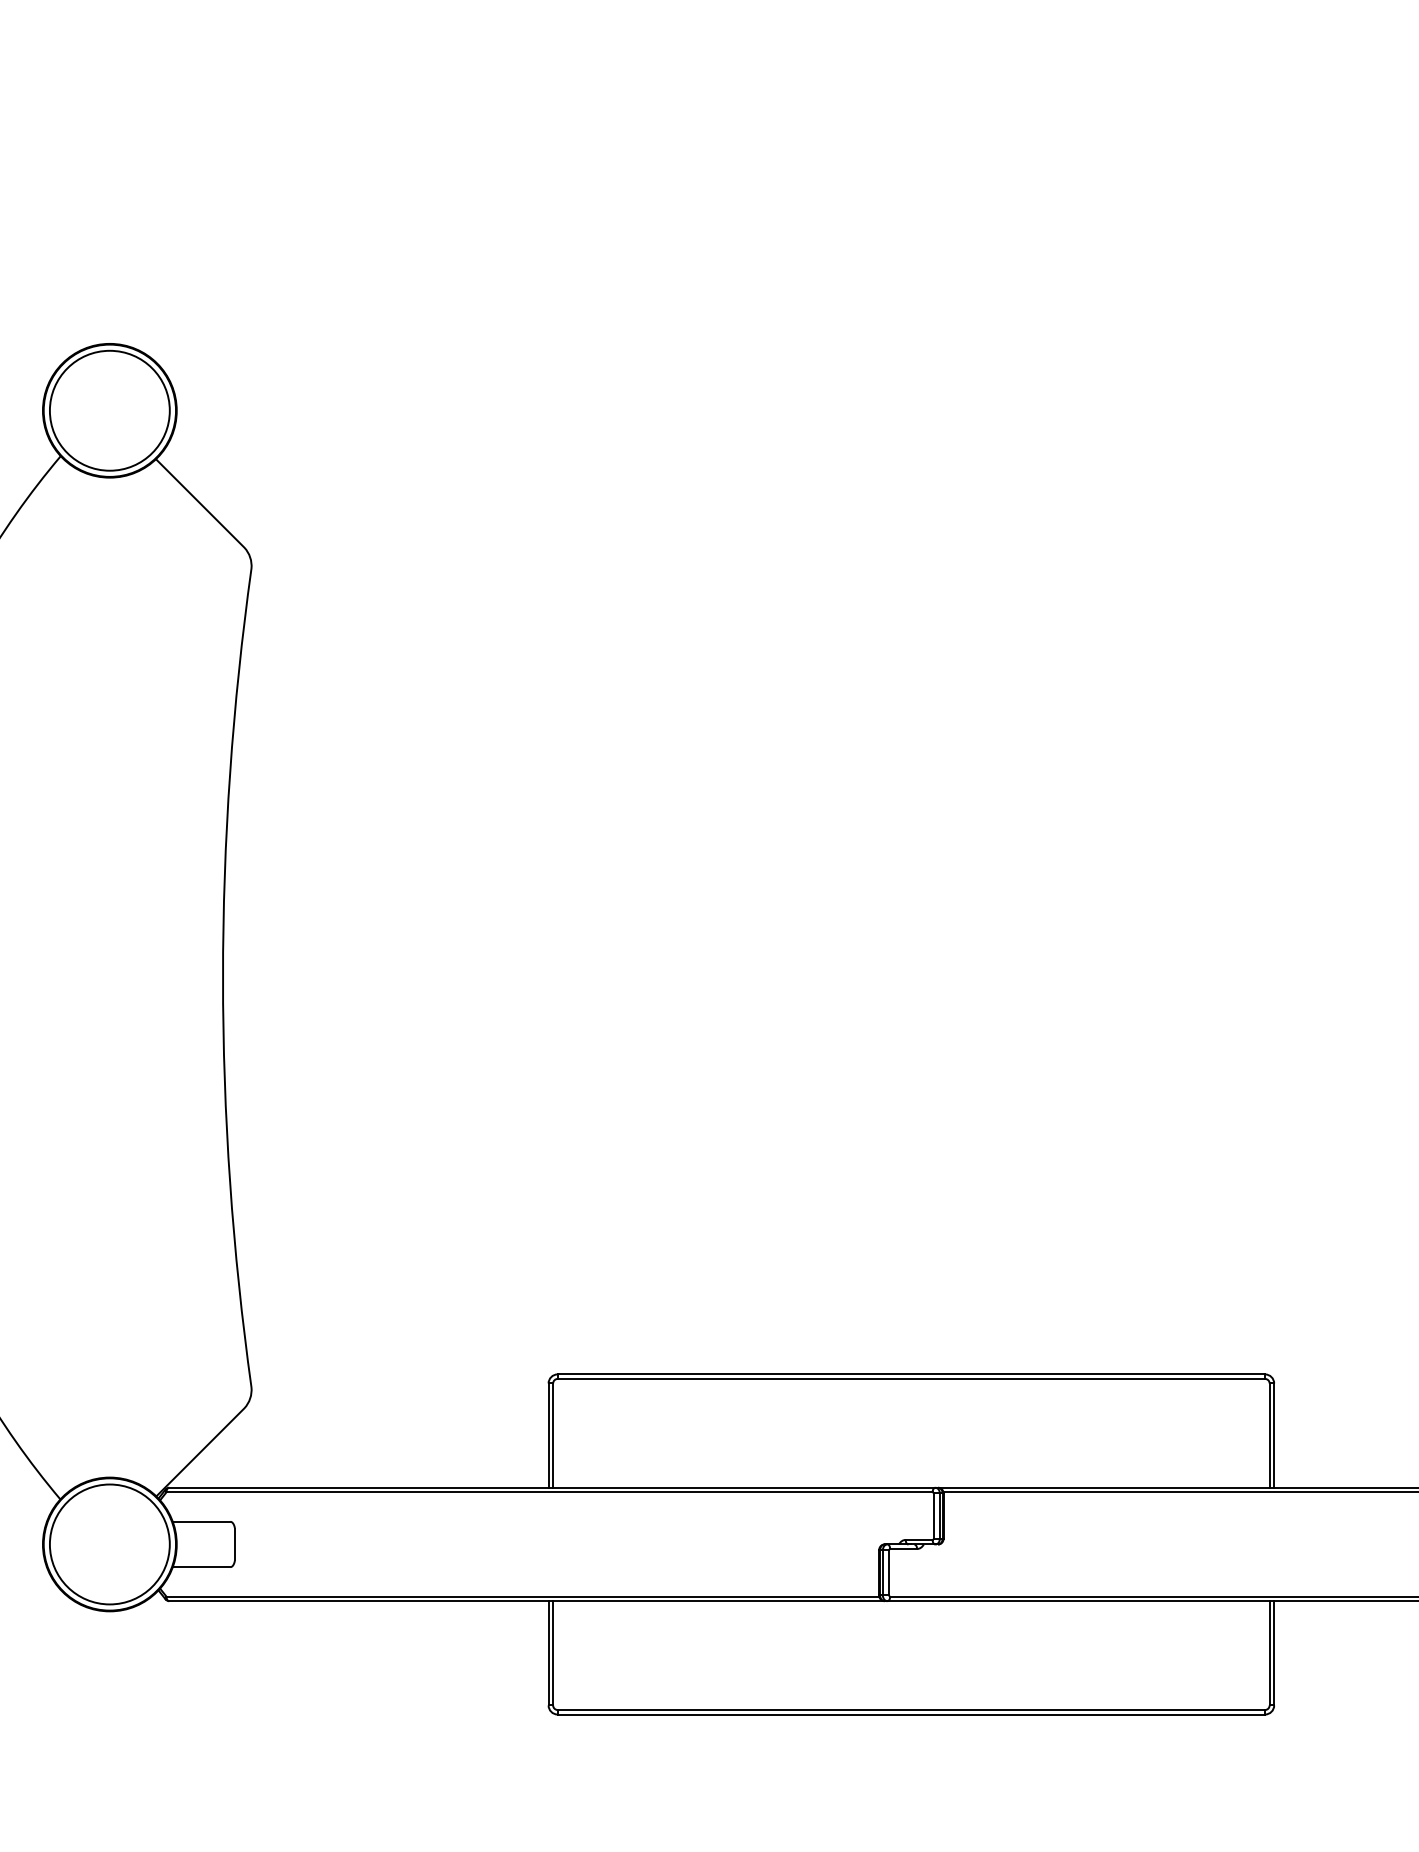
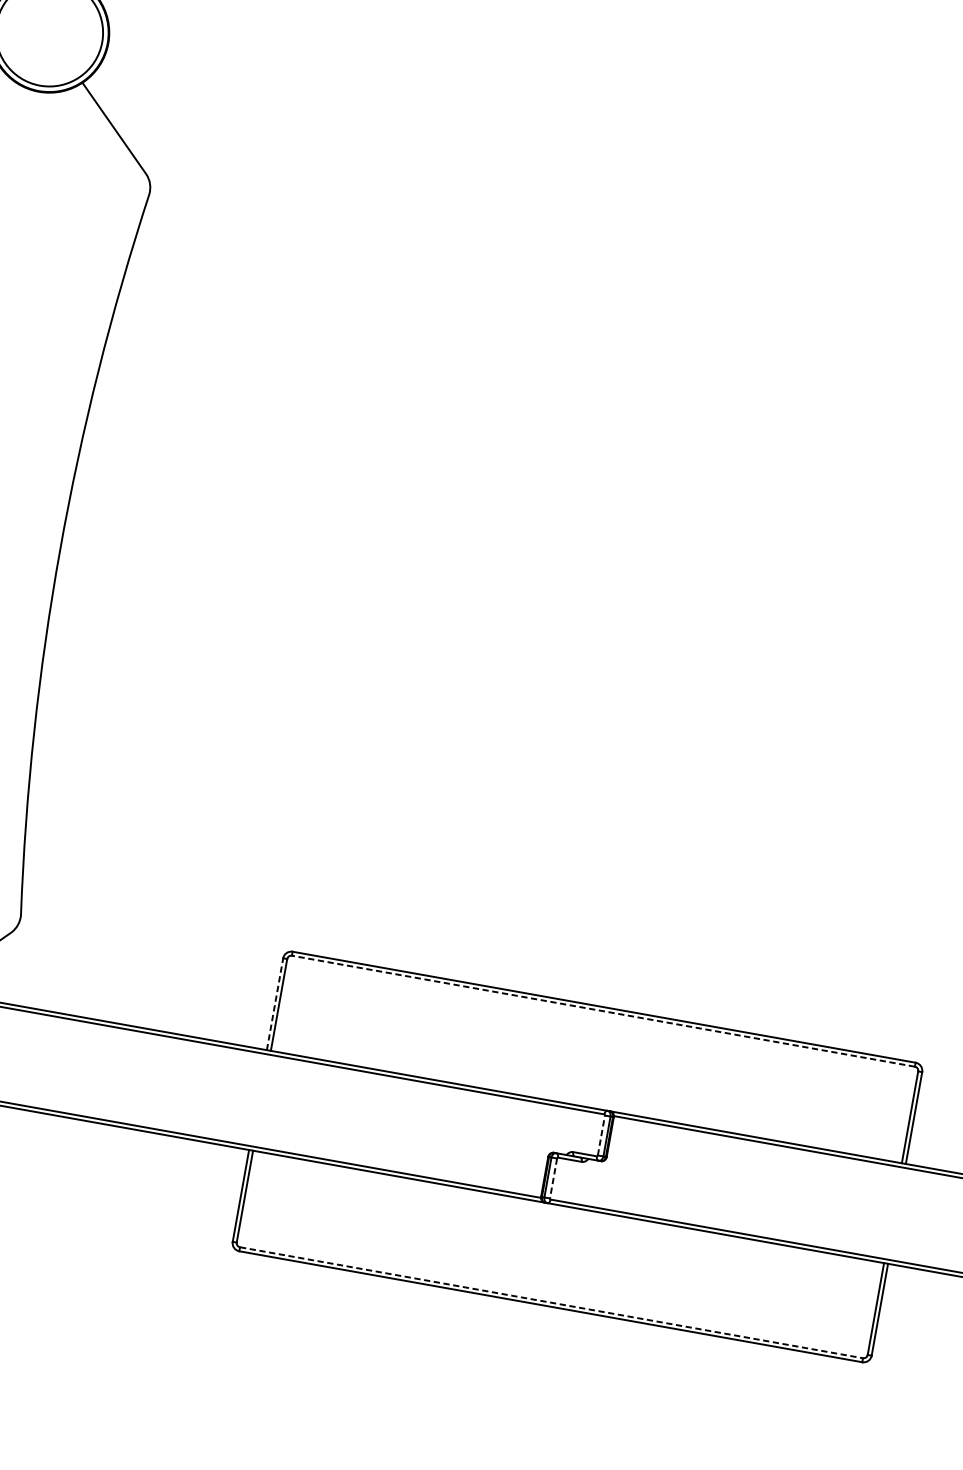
line: (911, 1378) -> (603, 1010), solid -> dashed
line: (548, 1435) -> (275, 1004), solid -> dashed
line: (933, 1516) -> (601, 1135), solid -> dashed
line: (889, 1572) -> (553, 1178), solid -> dashed
line: (911, 1710) -> (551, 1303), solid -> dashed

